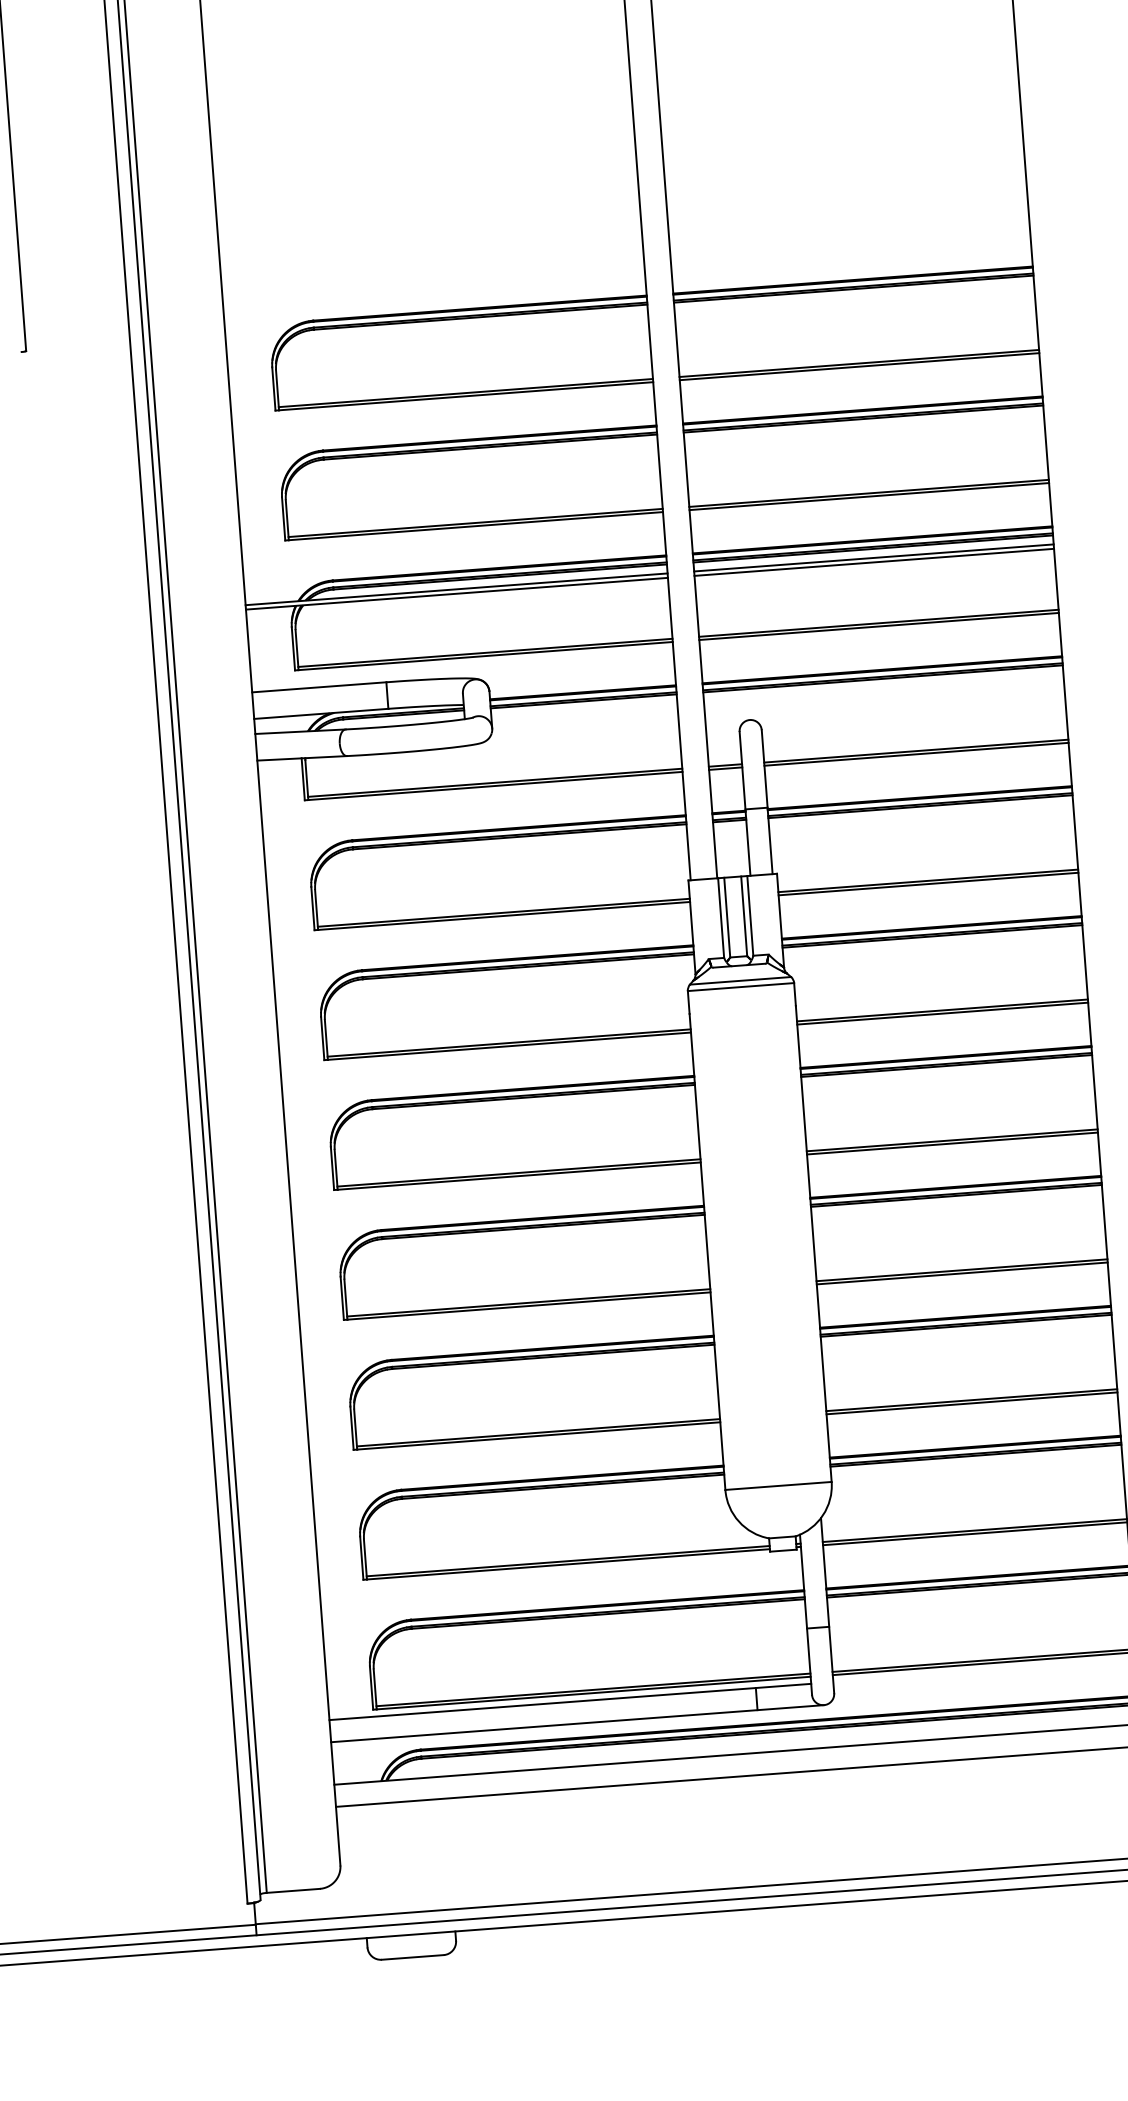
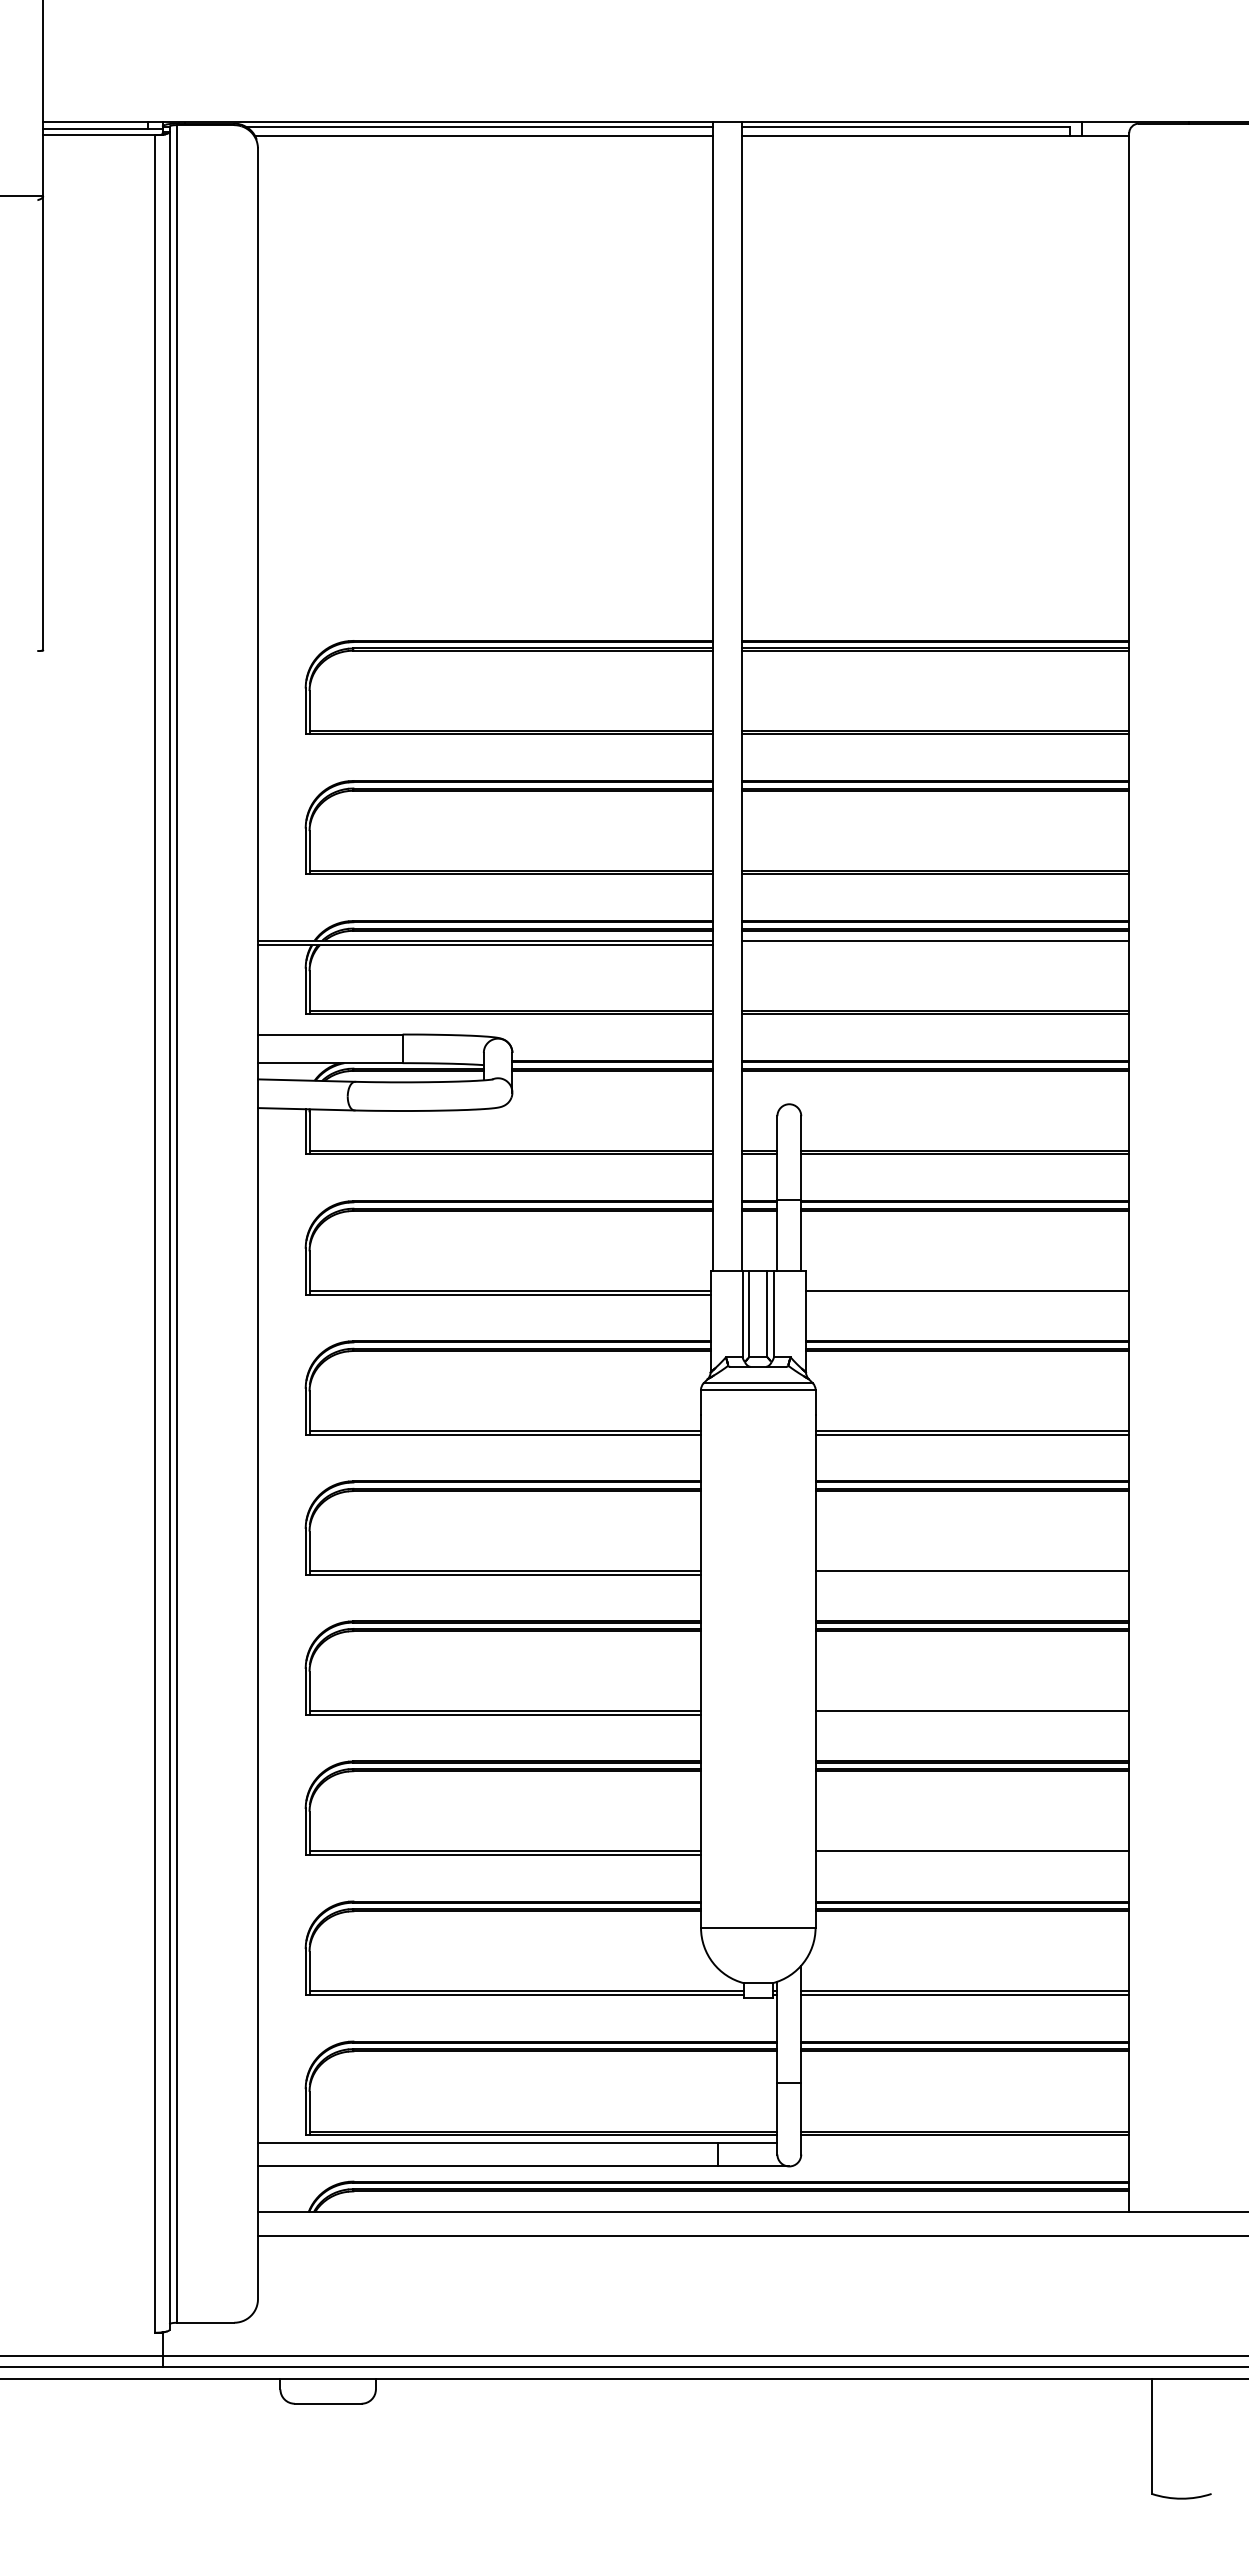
line: (874, 562) -> (935, 945), removed
line: (928, 884) -> (967, 1294), removed
line: (952, 1143) -> (972, 1574), removed
line: (962, 1273) -> (972, 1714), removed
line: (972, 1403) -> (972, 1854), removed

